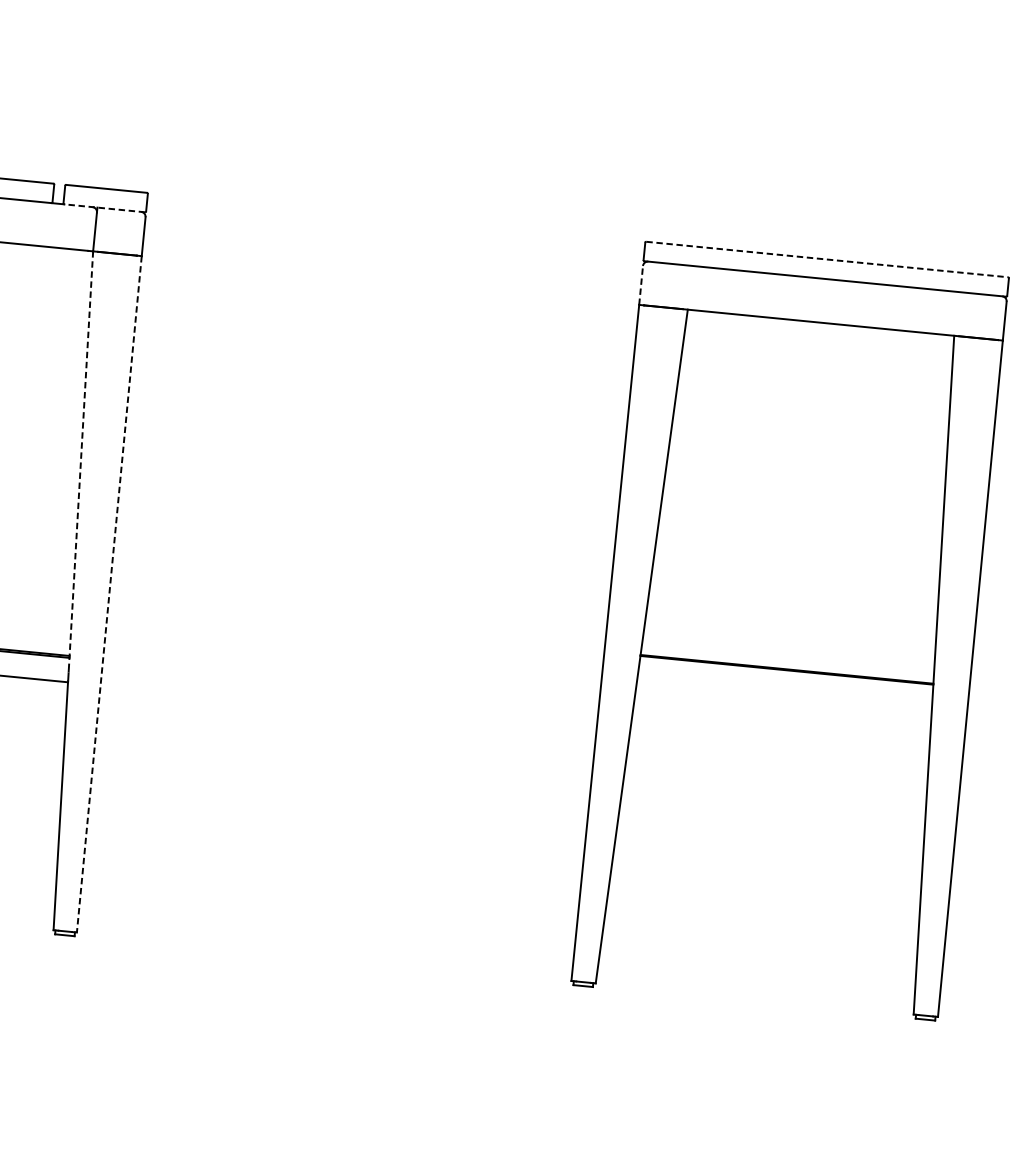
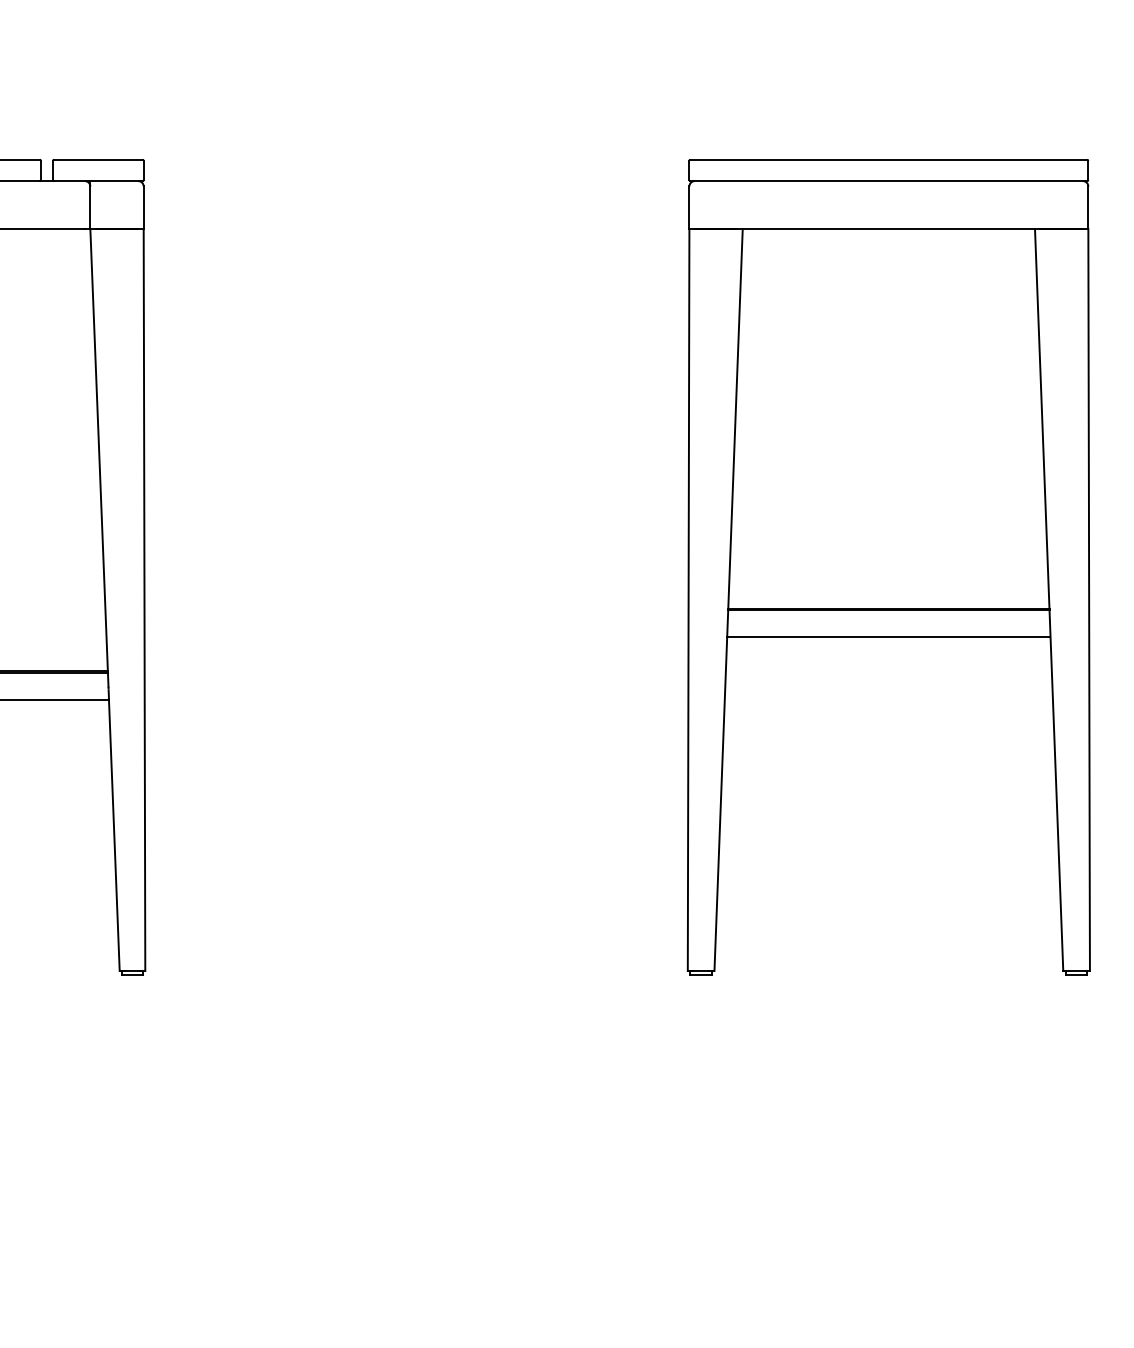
line: (103, 208) -> (97, 181), dashed -> solid
line: (827, 259) -> (889, 159), dashed -> solid
line: (641, 285) -> (689, 207), dashed -> solid
line: (81, 460) -> (99, 457), dashed -> solid
line: (109, 594) -> (144, 600), dashed -> solid
line: (784, 694) -> (888, 637), added

